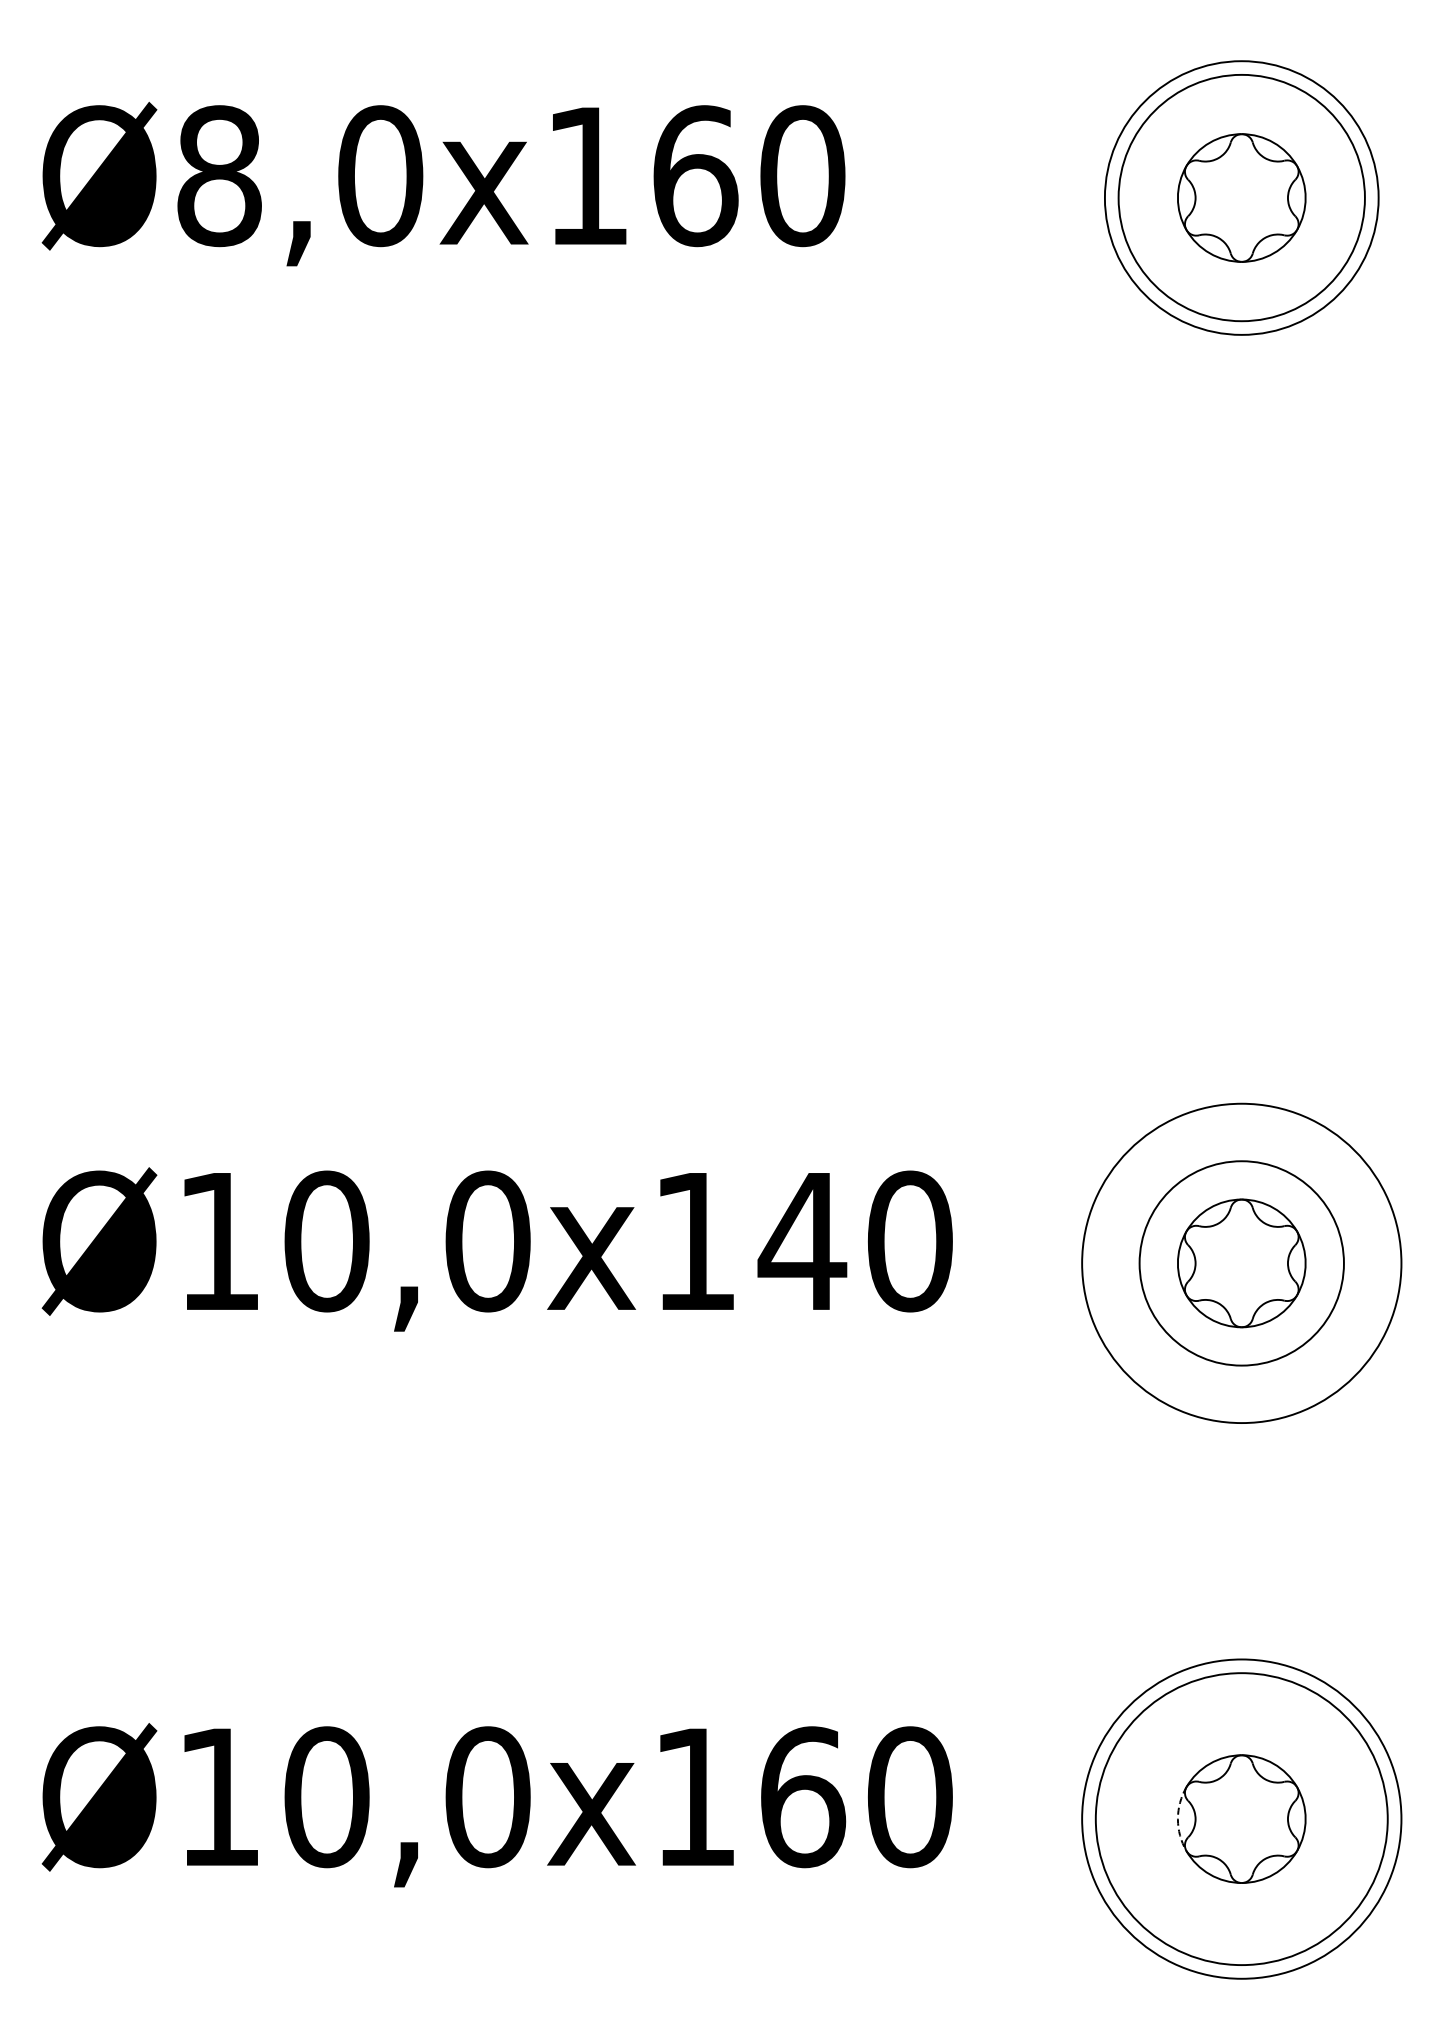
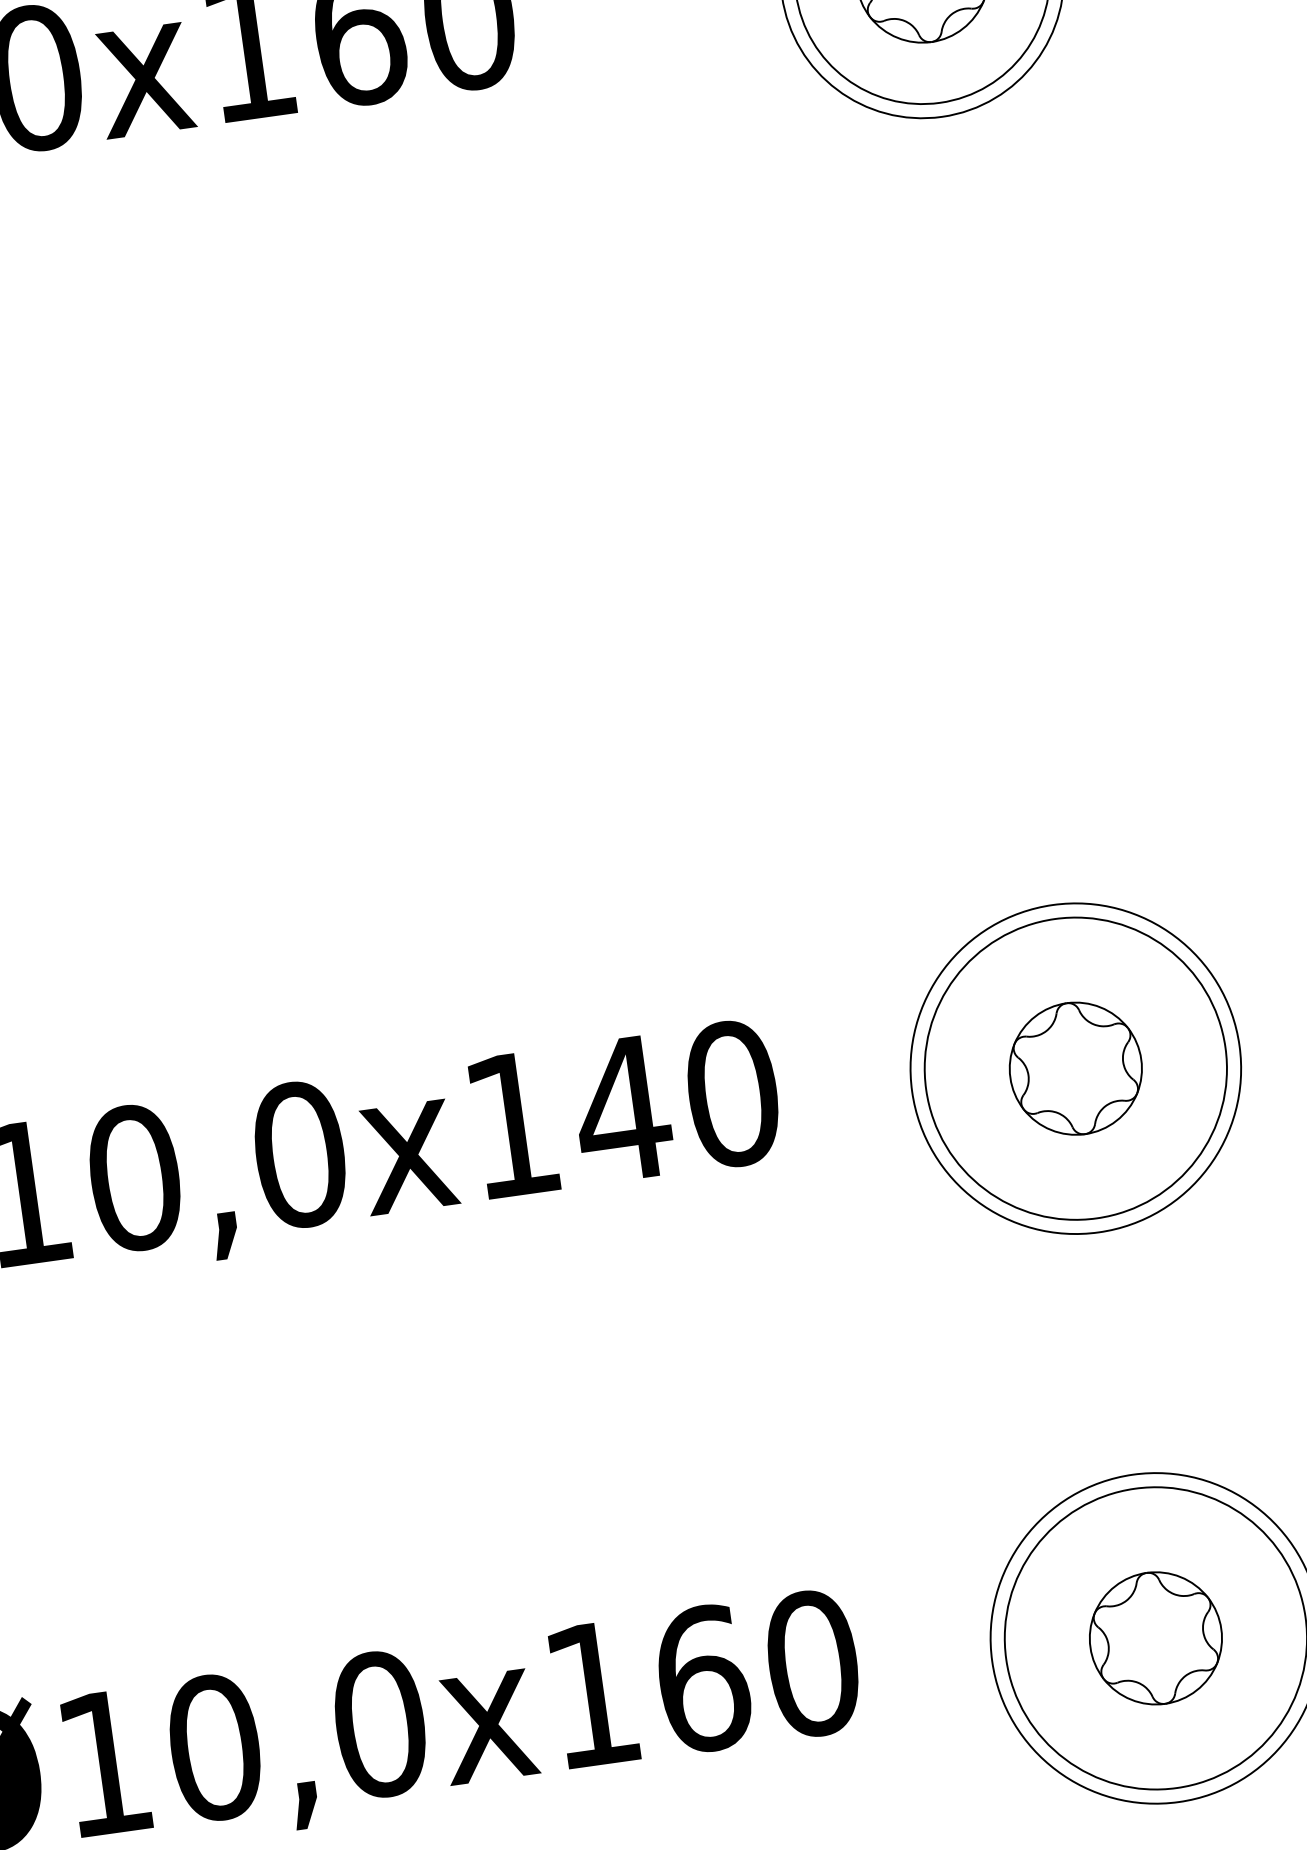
circle: (1241, 1263) -> (1075, 1068), size x1.43
arc: (1177, 1819) -> (1090, 1648), dashed -> solid

